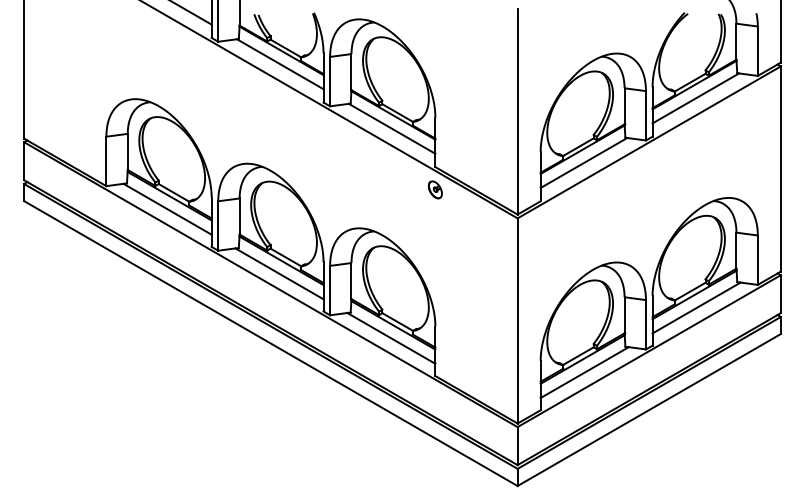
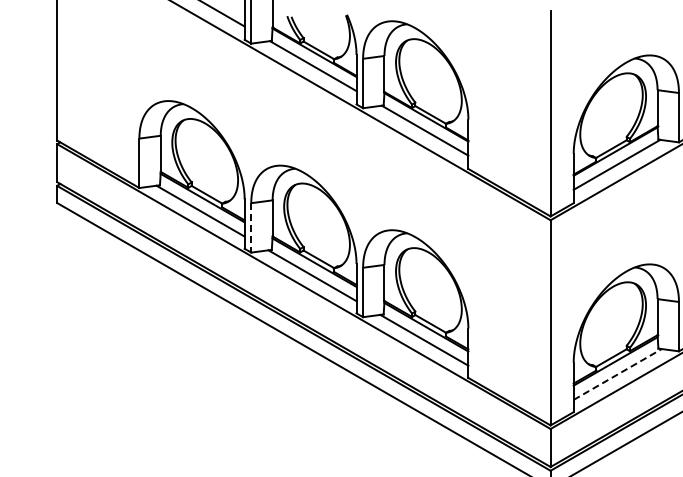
part: (435, 189) -> (468, 191), removed
line: (218, 226) -> (251, 228), solid -> dashed
line: (584, 372) -> (617, 374), solid -> dashed

